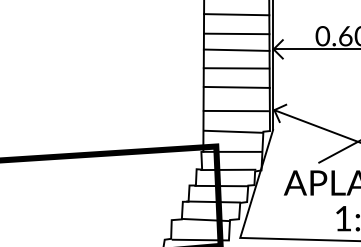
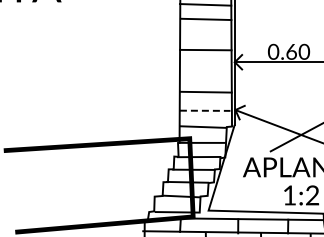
line: (236, 14) -> (205, 34), removed
line: (236, 49) -> (205, 62), removed
line: (236, 68) -> (205, 77), removed
line: (236, 110) -> (205, 110), solid -> dashed

